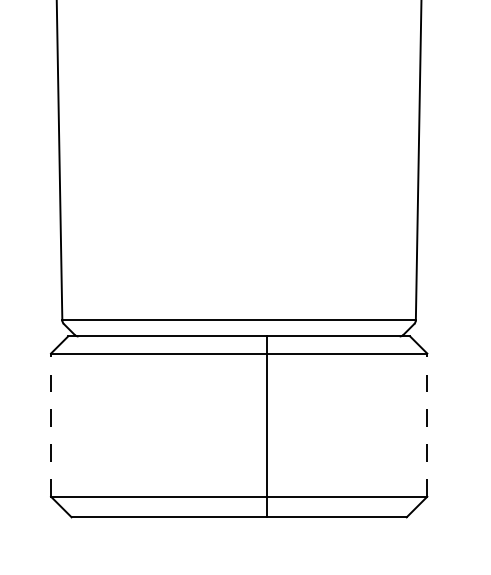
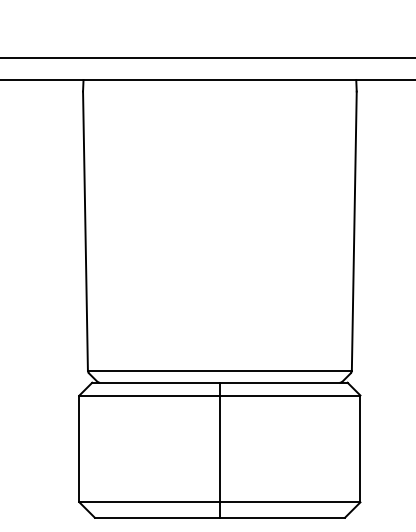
line: (51, 424) -> (79, 448), dashed -> solid
line: (427, 424) -> (360, 448), dashed -> solid
line: (266, 425) -> (219, 449), moved

